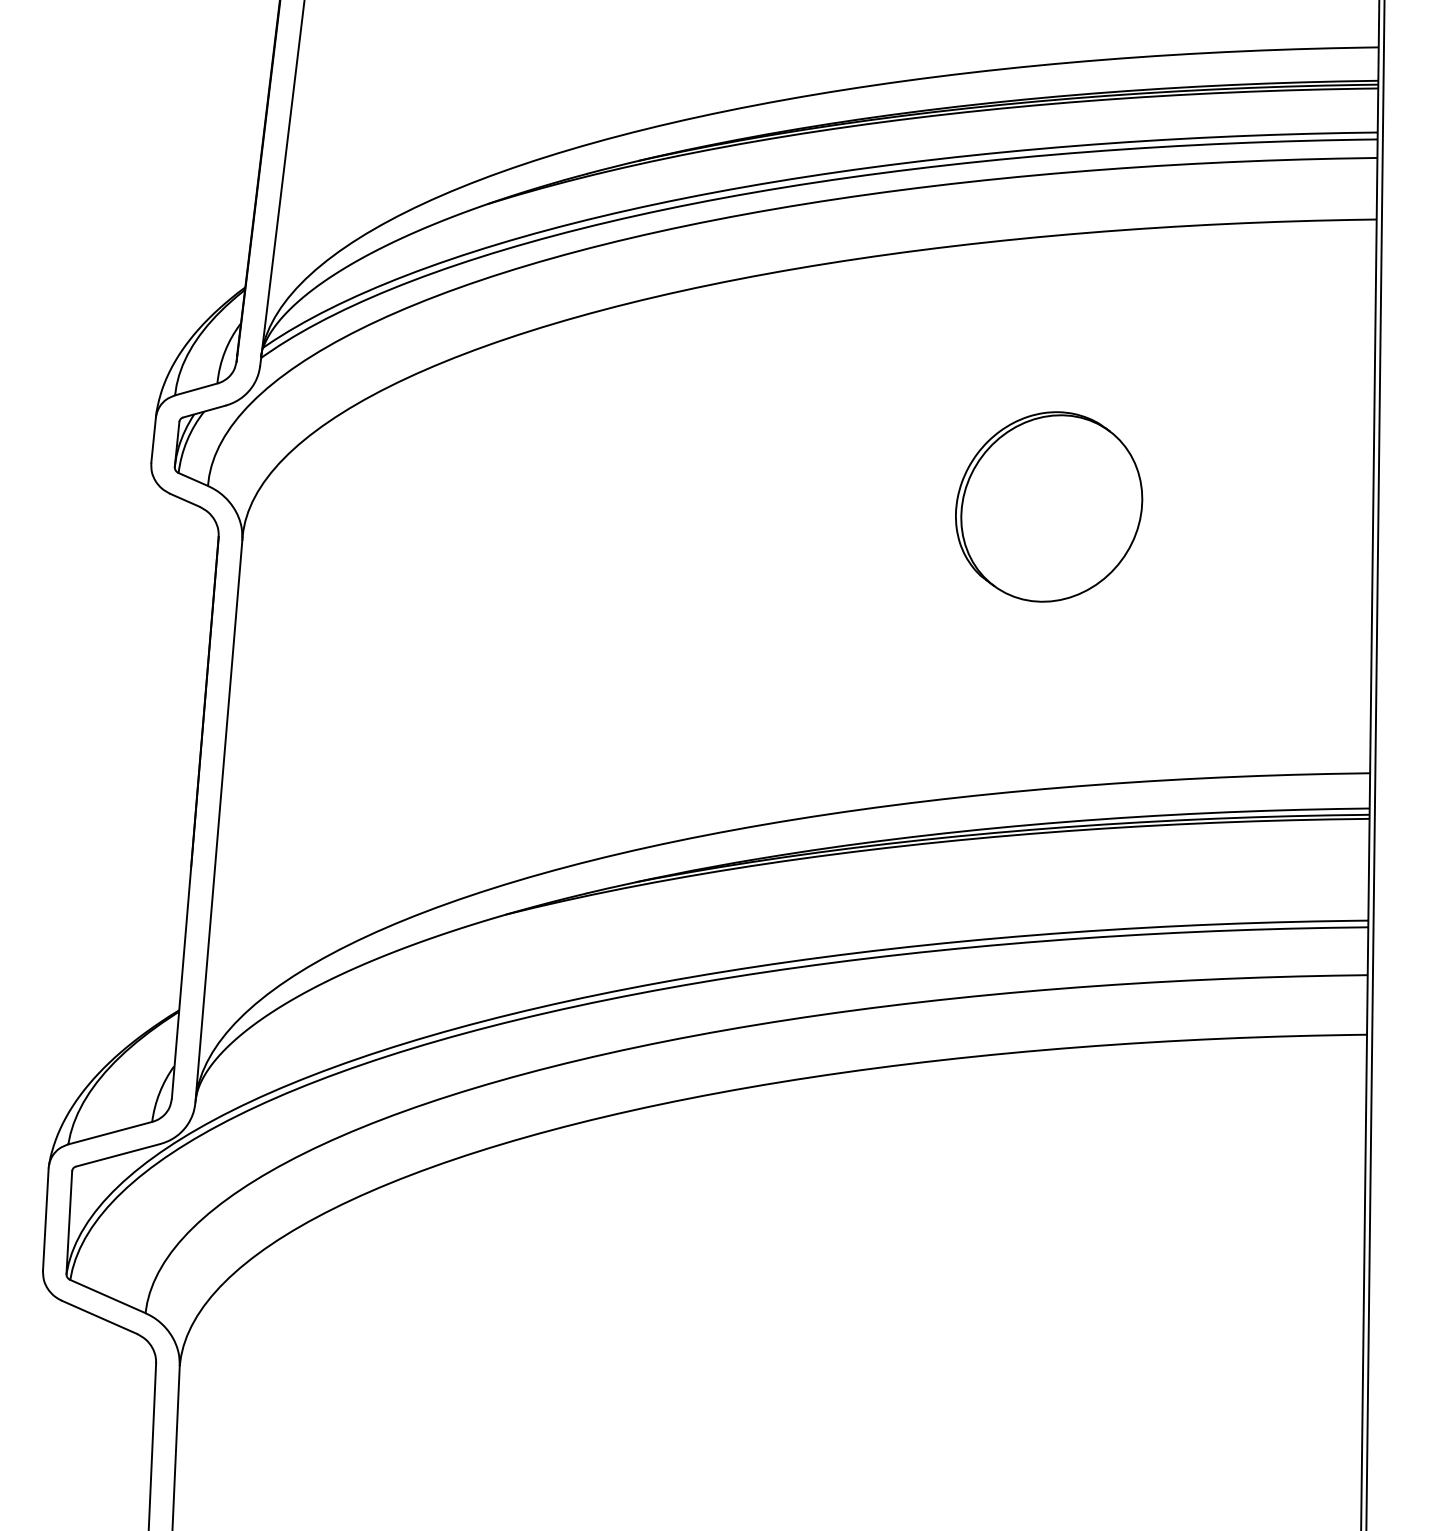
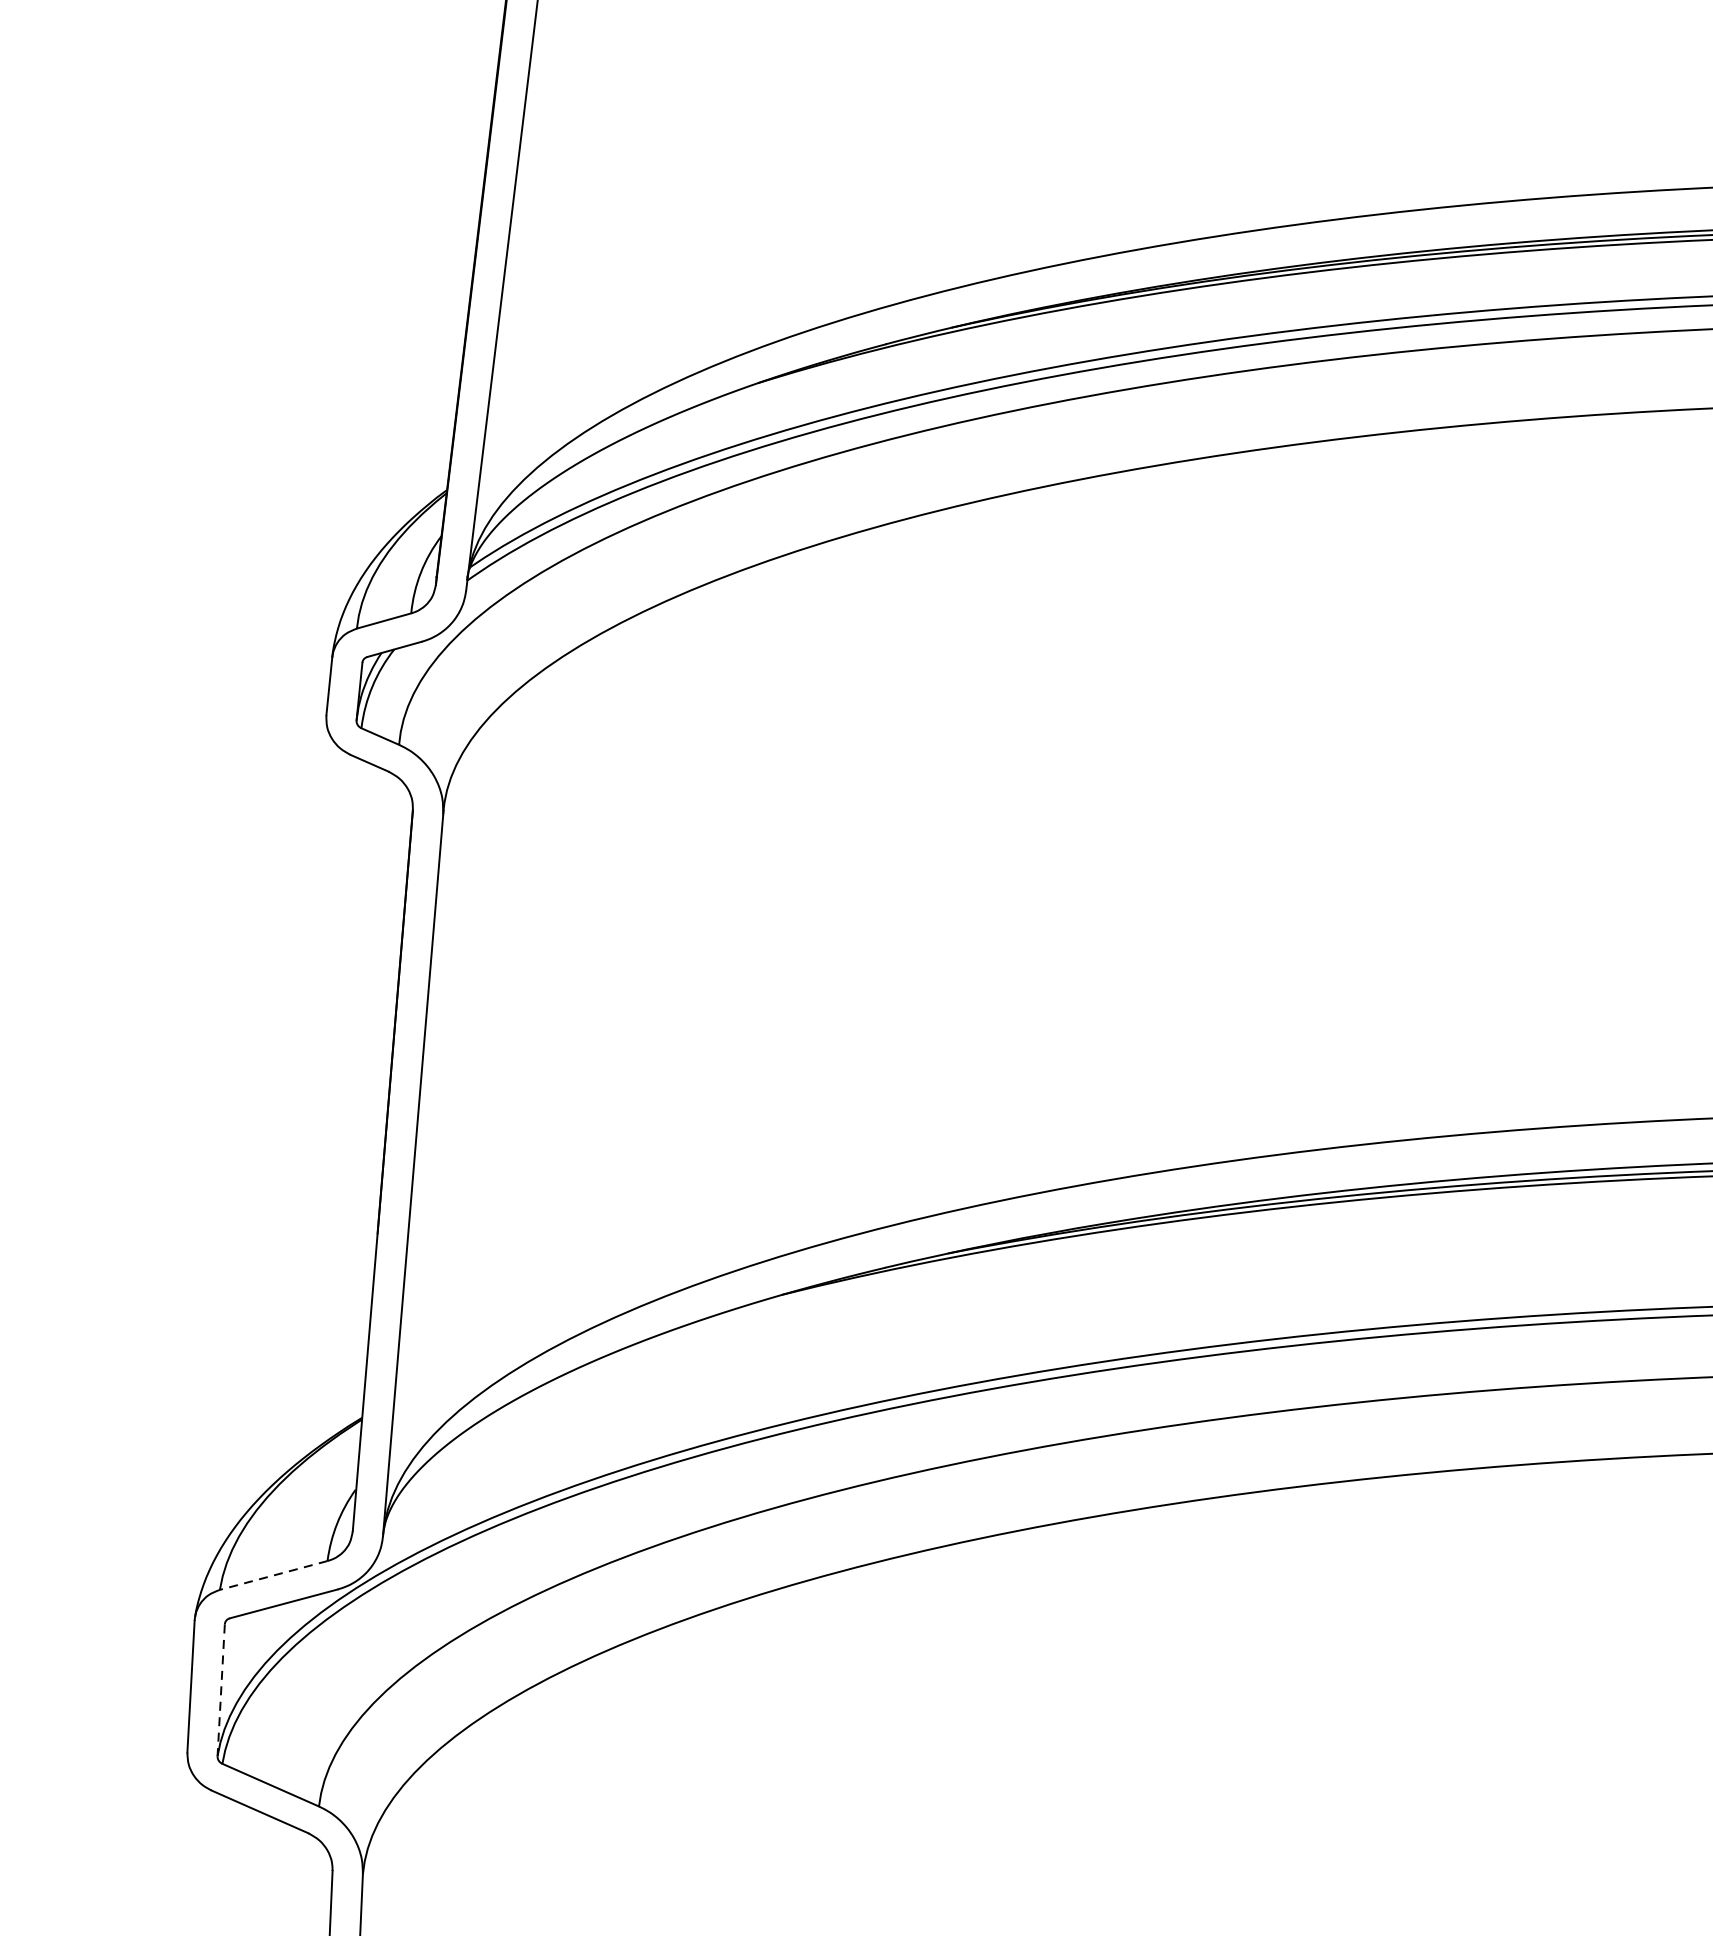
part: (1049, 506) -> (1479, 771), removed
line: (109, 1133) -> (272, 1575), solid -> dashed
line: (69, 1223) -> (221, 1691), solid -> dashed

